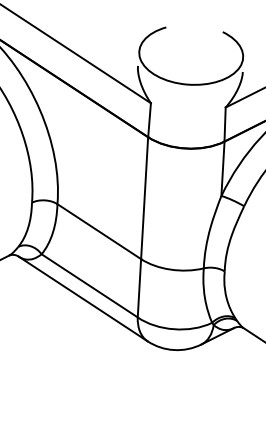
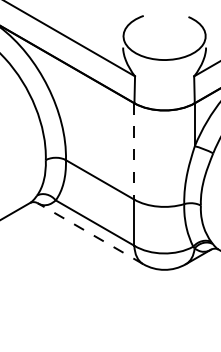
line: (144, 199) -> (134, 152), solid -> dashed
line: (83, 298) -> (90, 233), solid -> dashed

